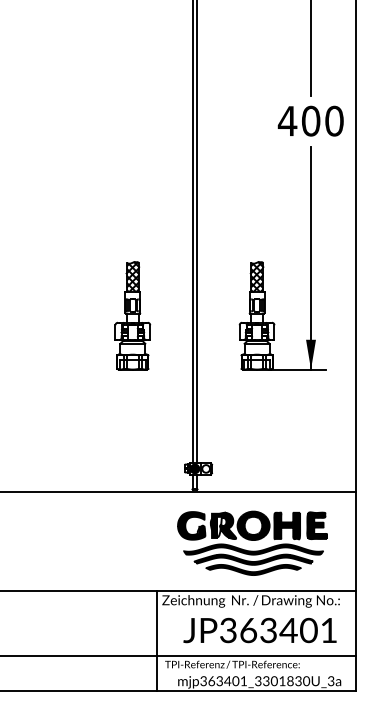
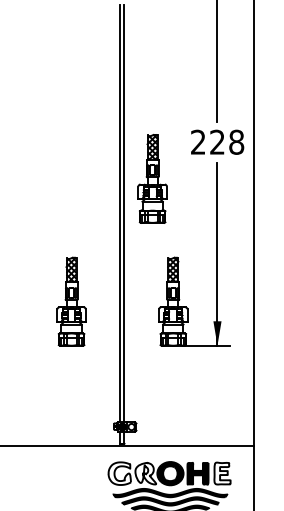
text: (310, 120) -> (217, 141), 400 -> 228
part: (231, 165) -> (152, 178), added
fill: (191, 525) -> (119, 473), removed
fill: (224, 525) -> (146, 473), removed
fill: (317, 525) -> (222, 473), removed

